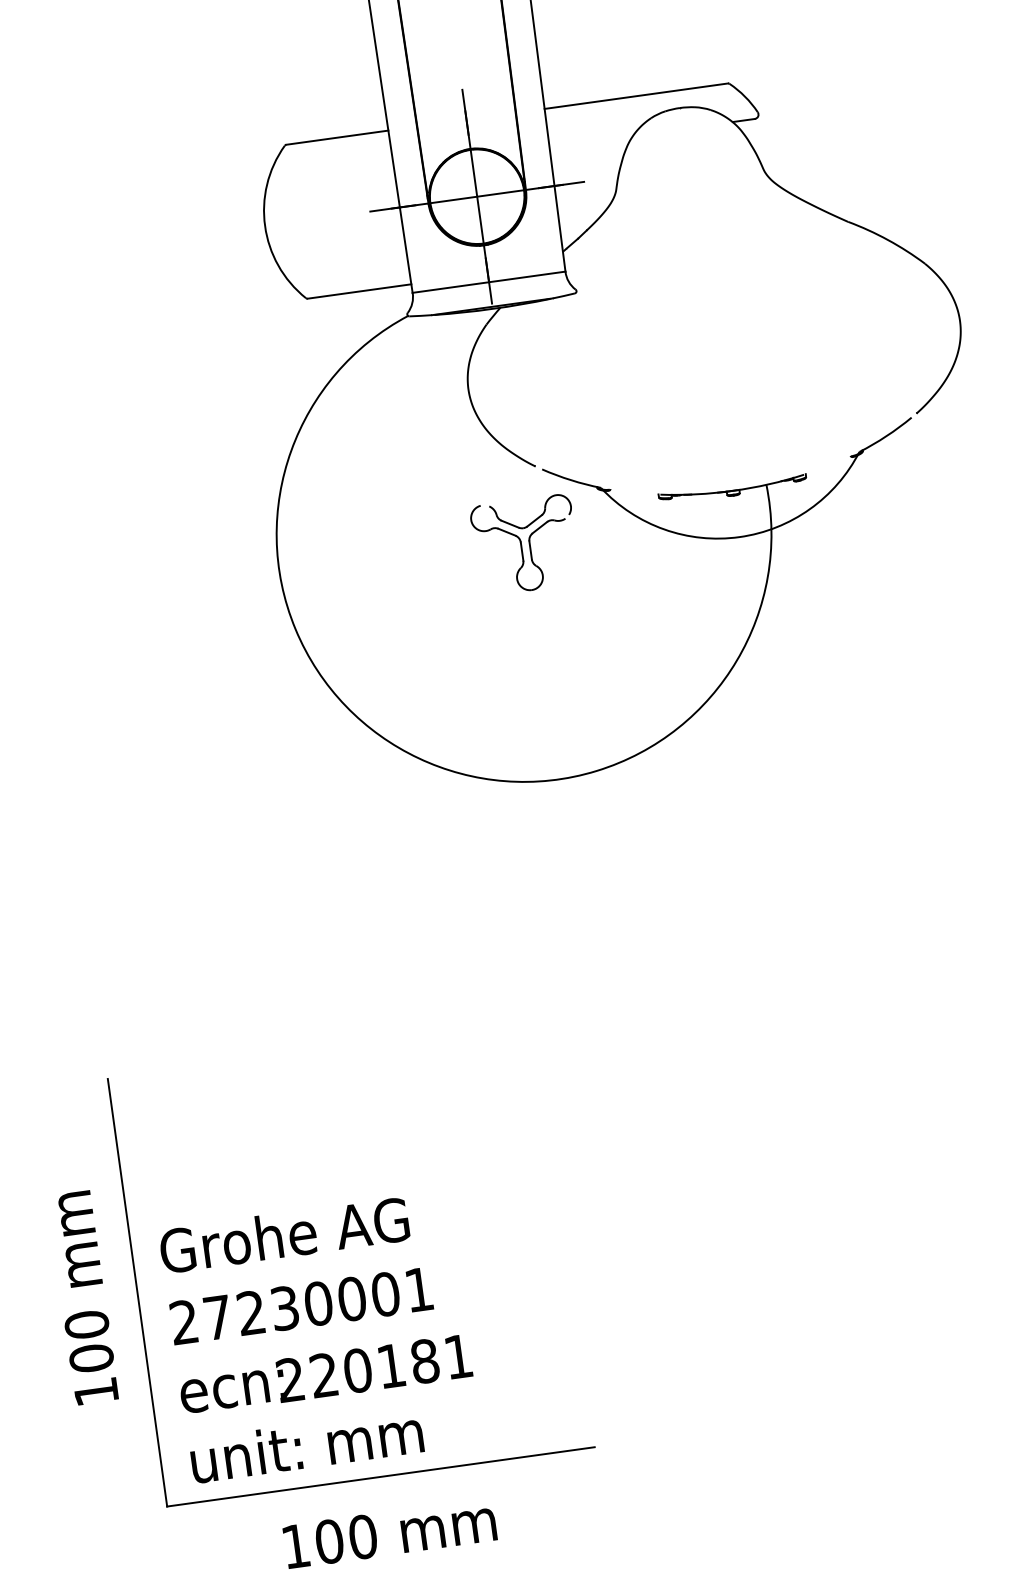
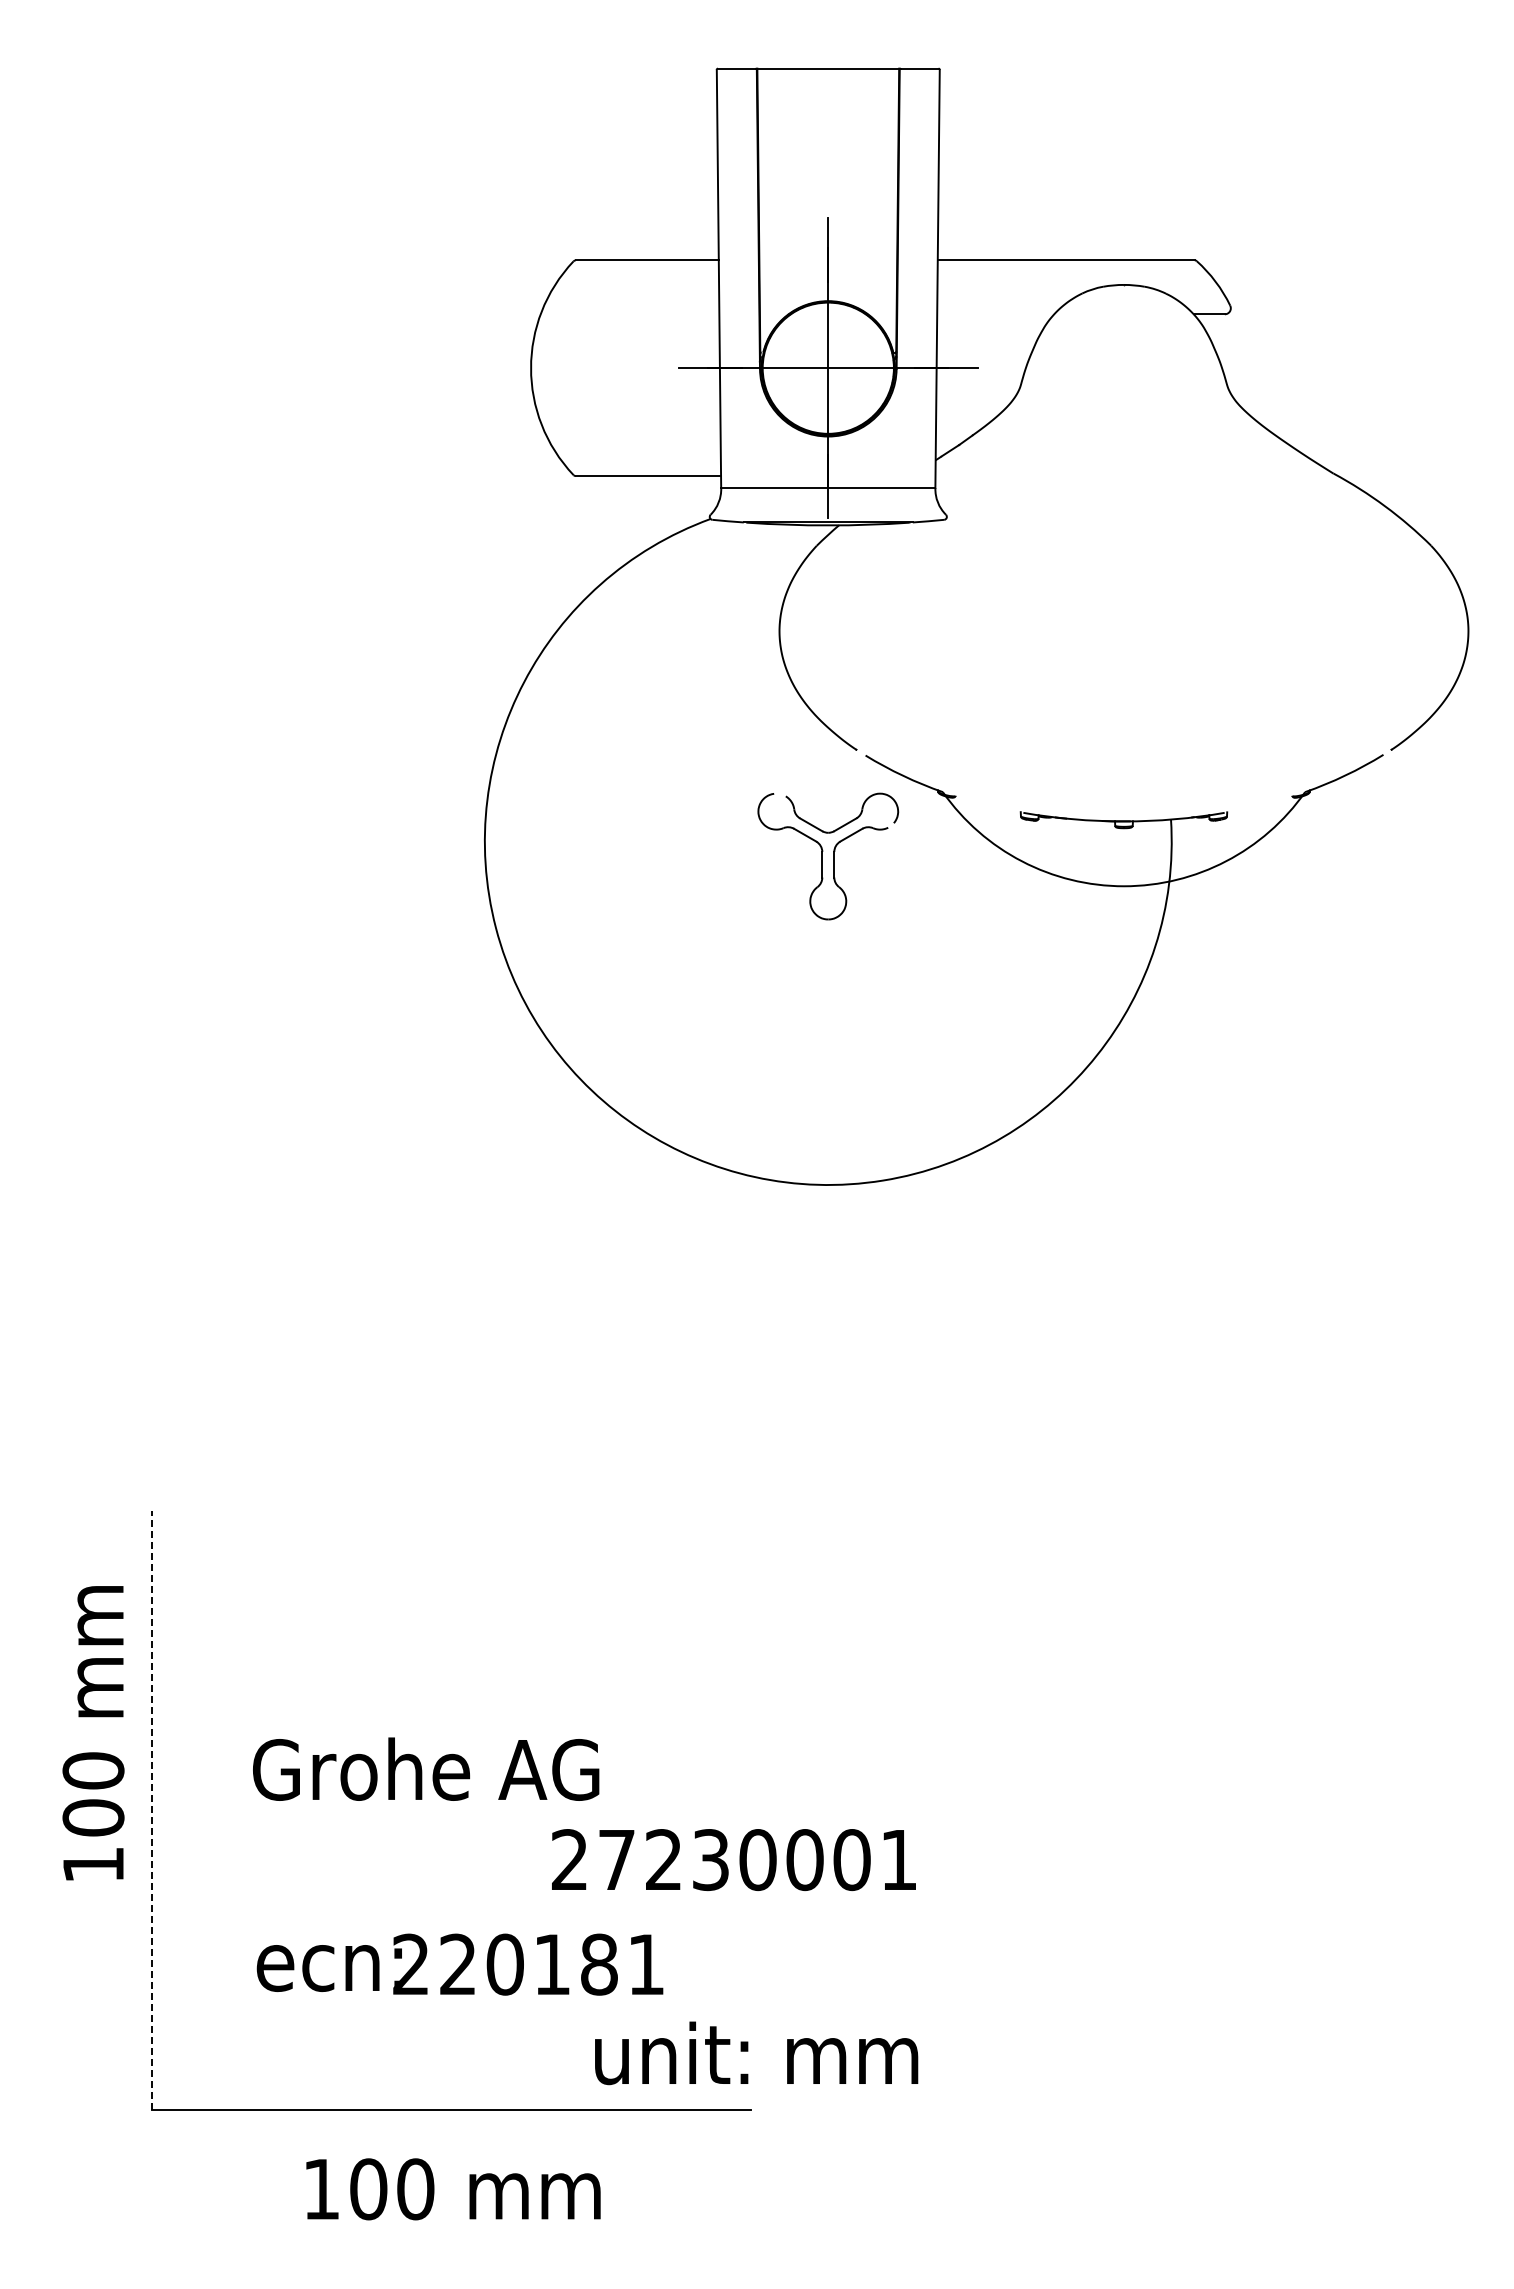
text: (284, 1234) -> (426, 1768), moved
line: (137, 1292) -> (152, 1810), solid -> dashed
text: (83, 1298) -> (93, 1733), moved
text: (301, 1305) -> (733, 1859), moved
text: (325, 1375) -> (459, 1964), moved
text: (306, 1446) -> (756, 2053), moved

